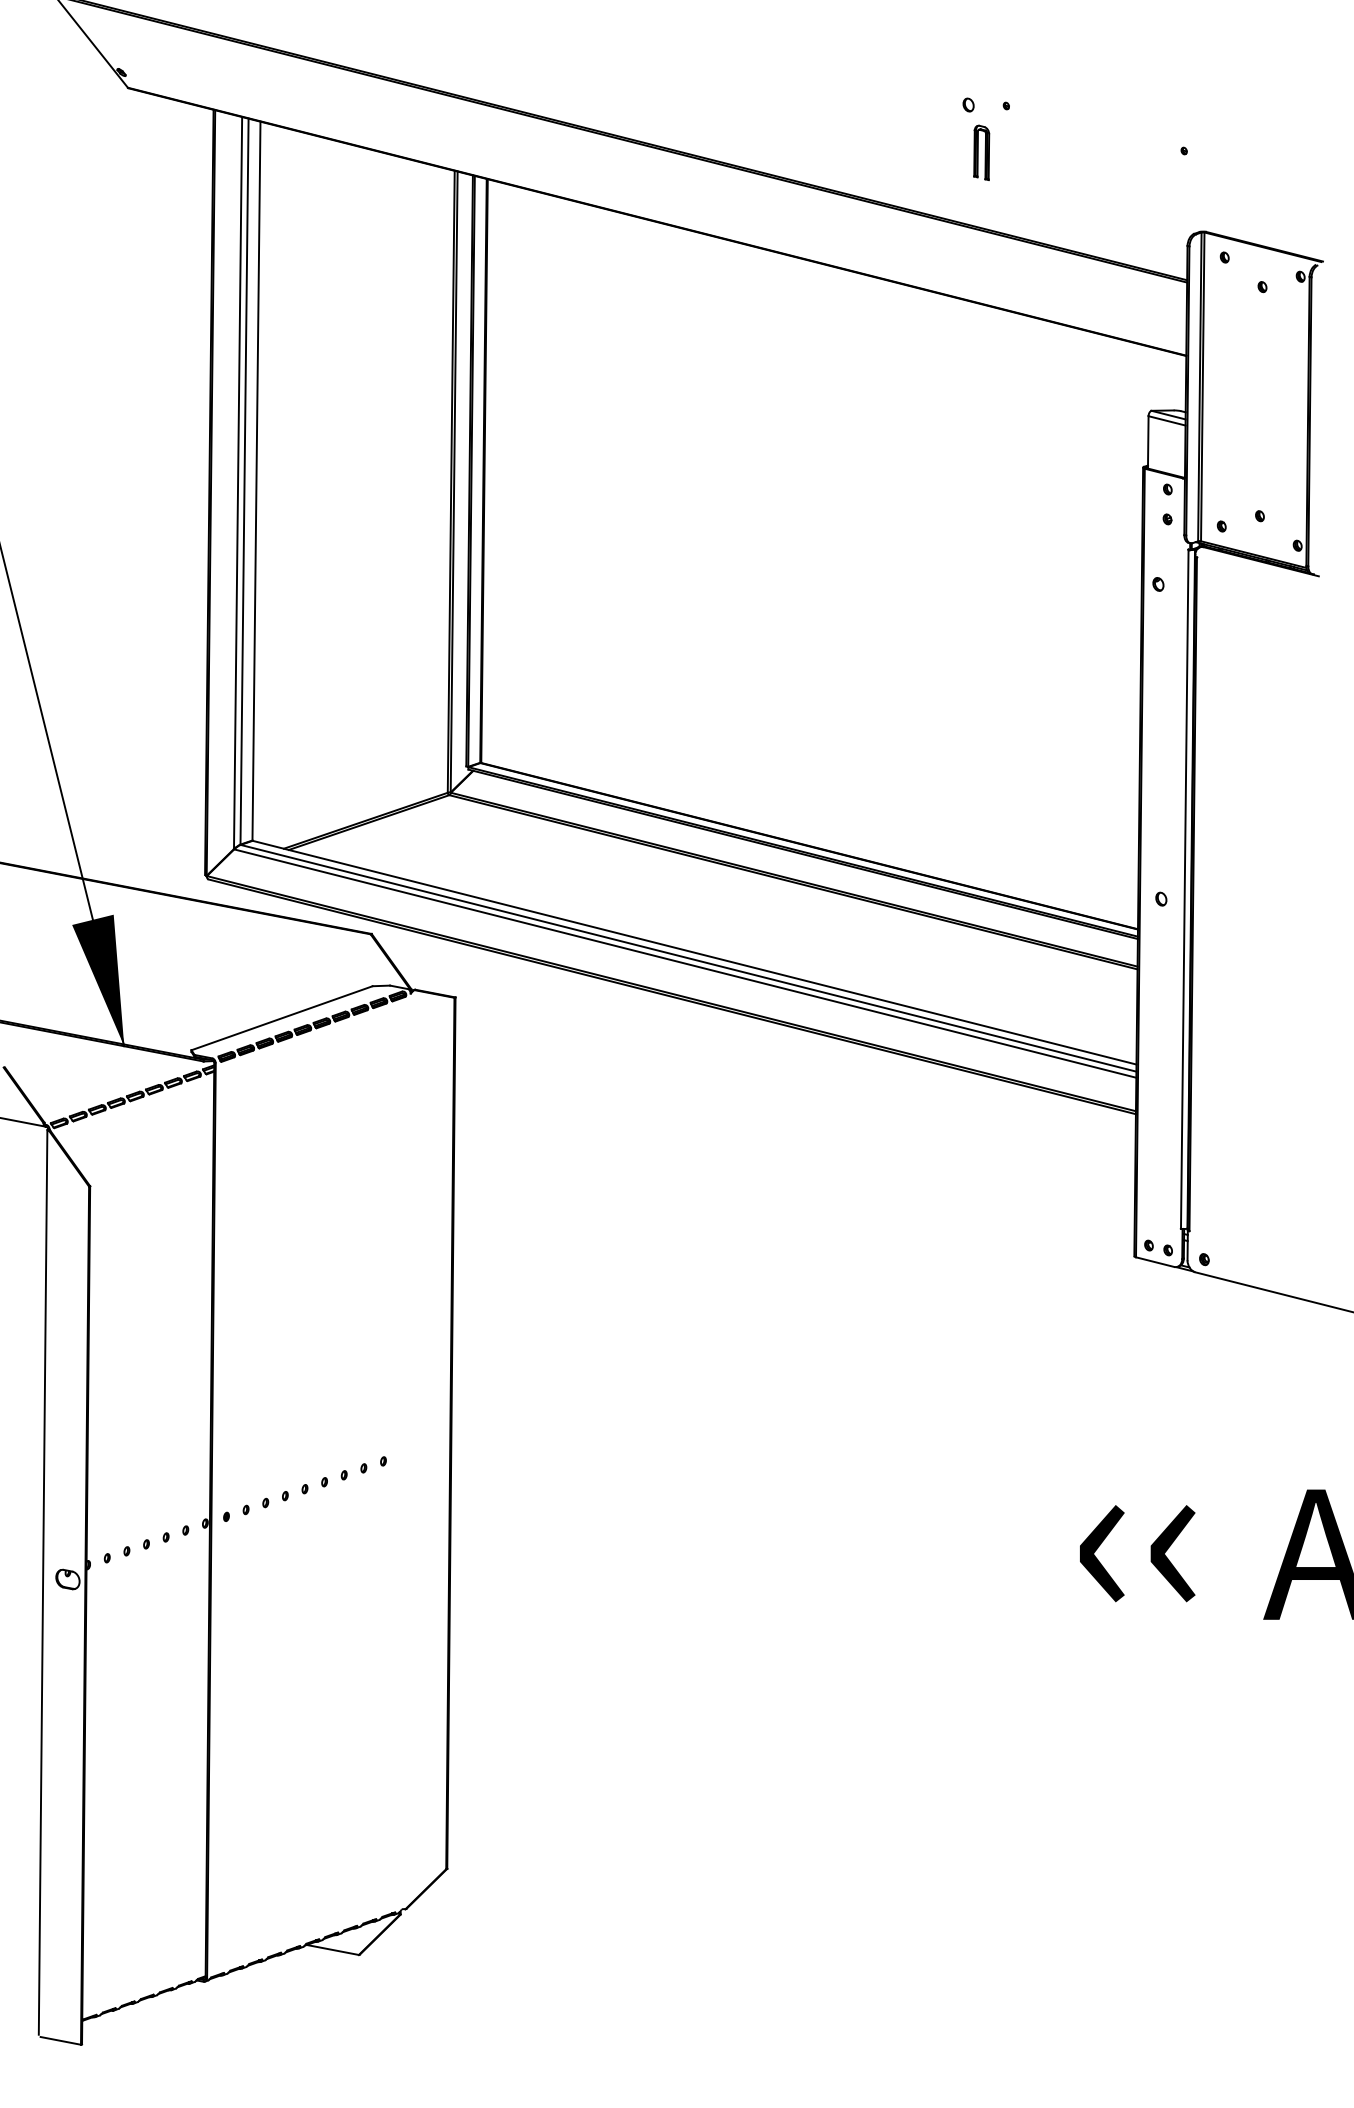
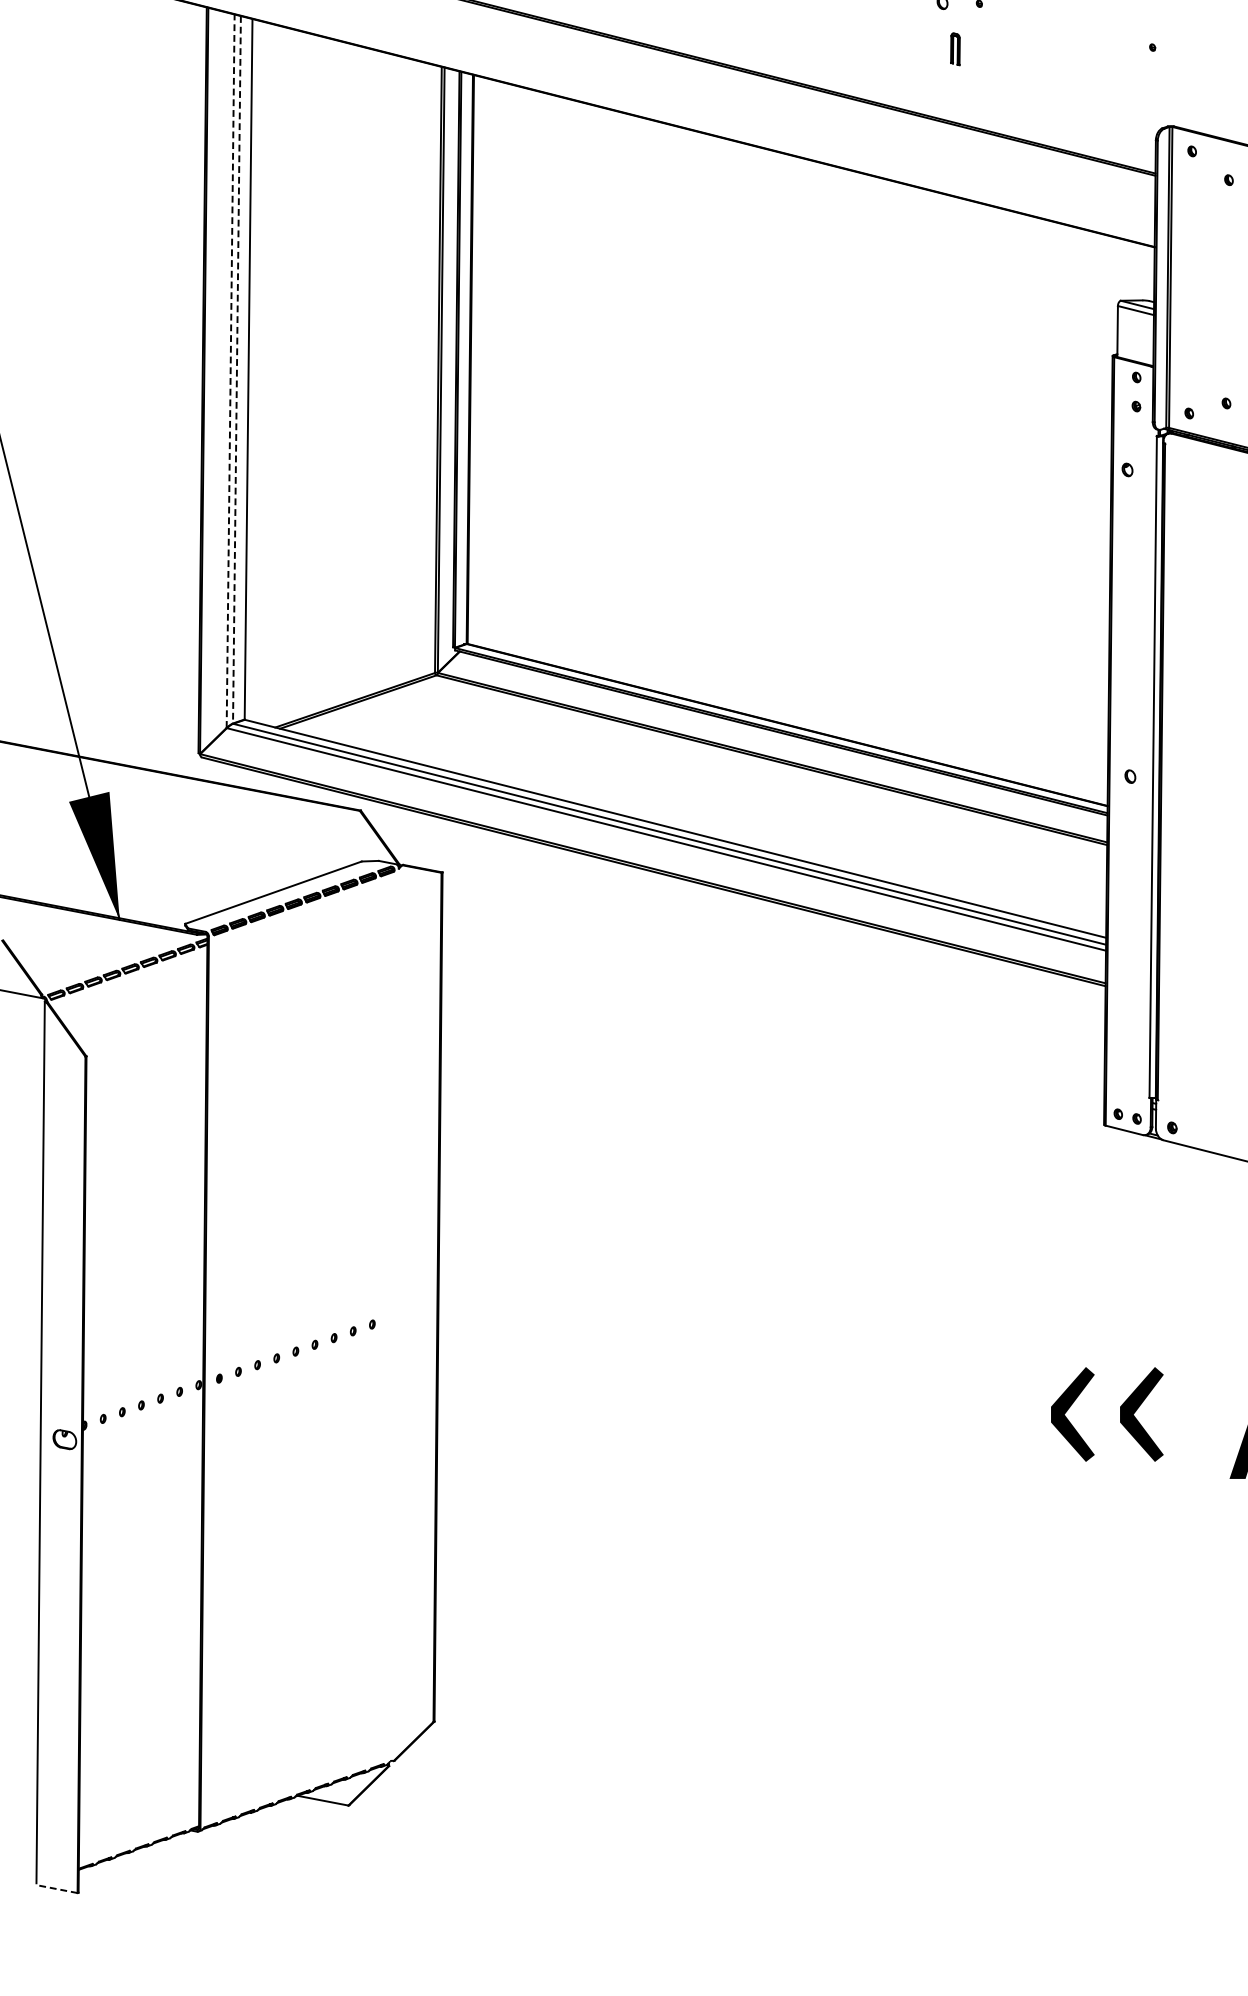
part: (981, 152) -> (955, 49), size x0.6
line: (244, 481) -> (236, 369), solid -> dashed
line: (238, 482) -> (231, 370), solid -> dashed
line: (60, 2040) -> (57, 1888), solid -> dashed

